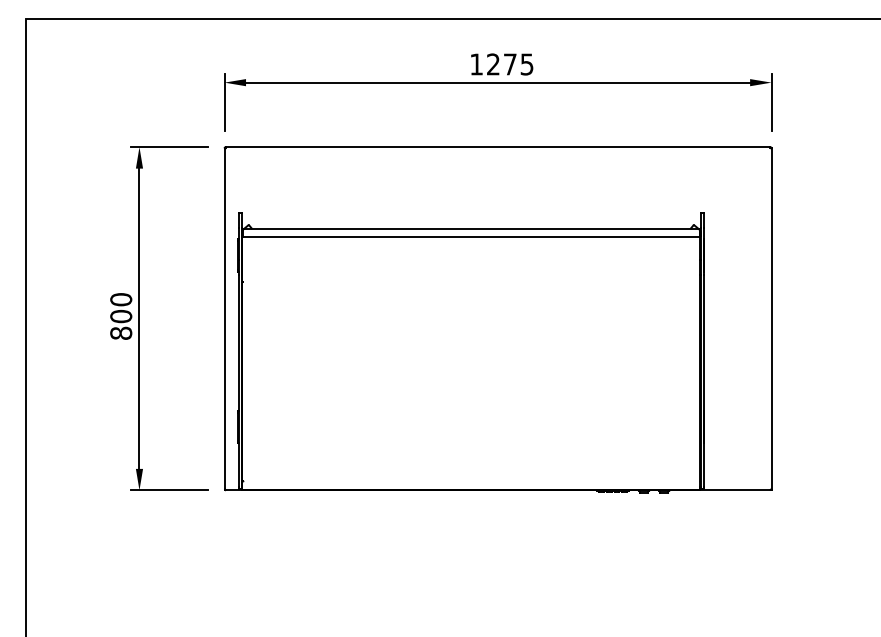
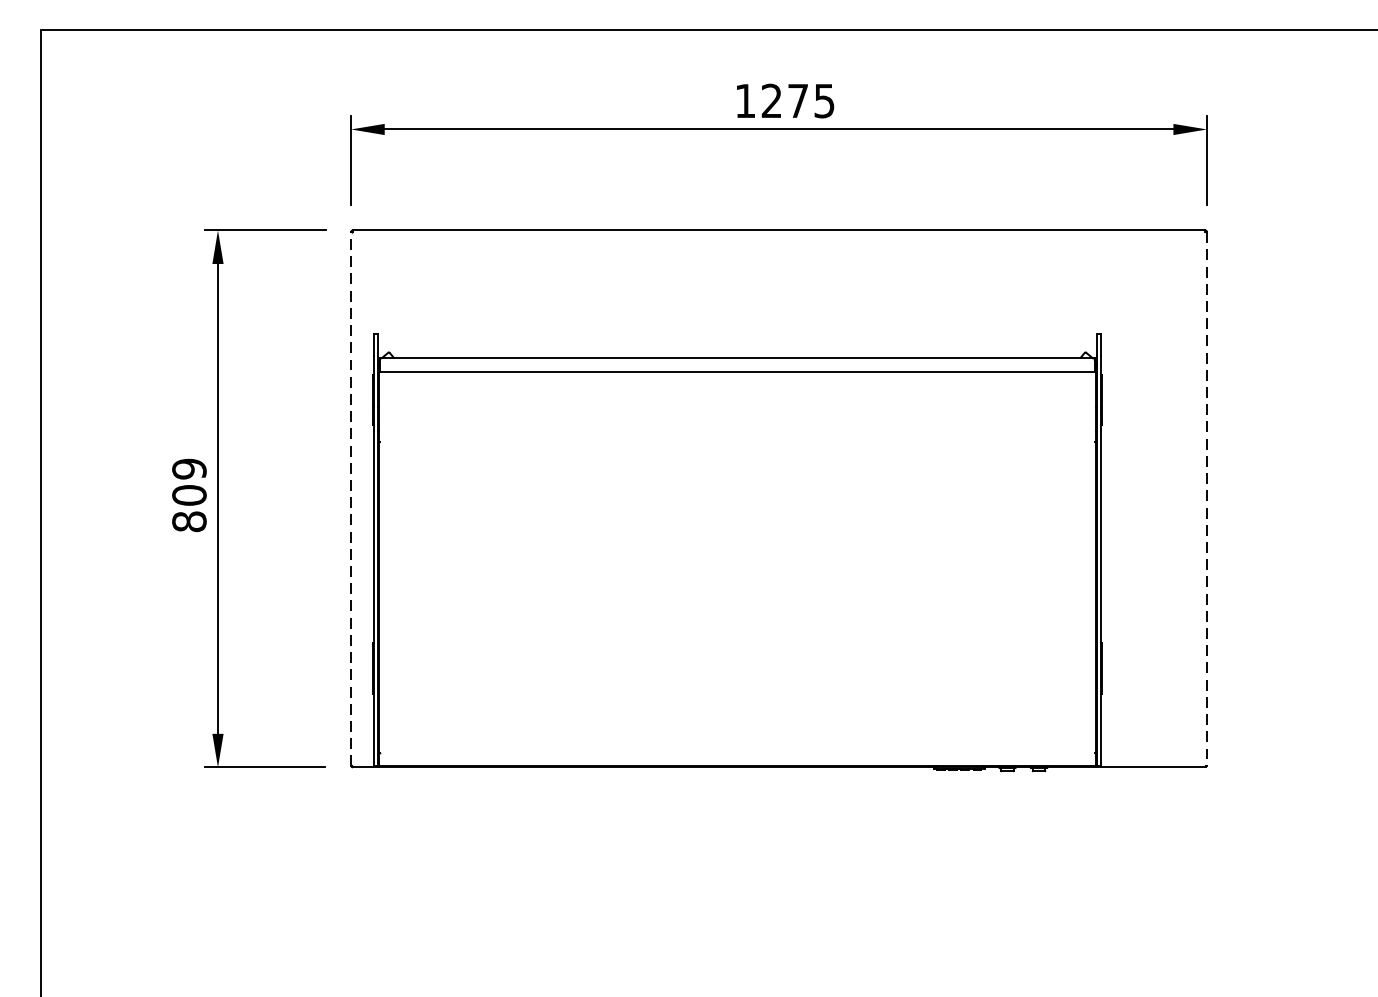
text: (121, 299) -> (189, 468), 800 -> 809
line: (224, 318) -> (351, 498), solid -> dashed
line: (771, 318) -> (1206, 498), solid -> dashed

